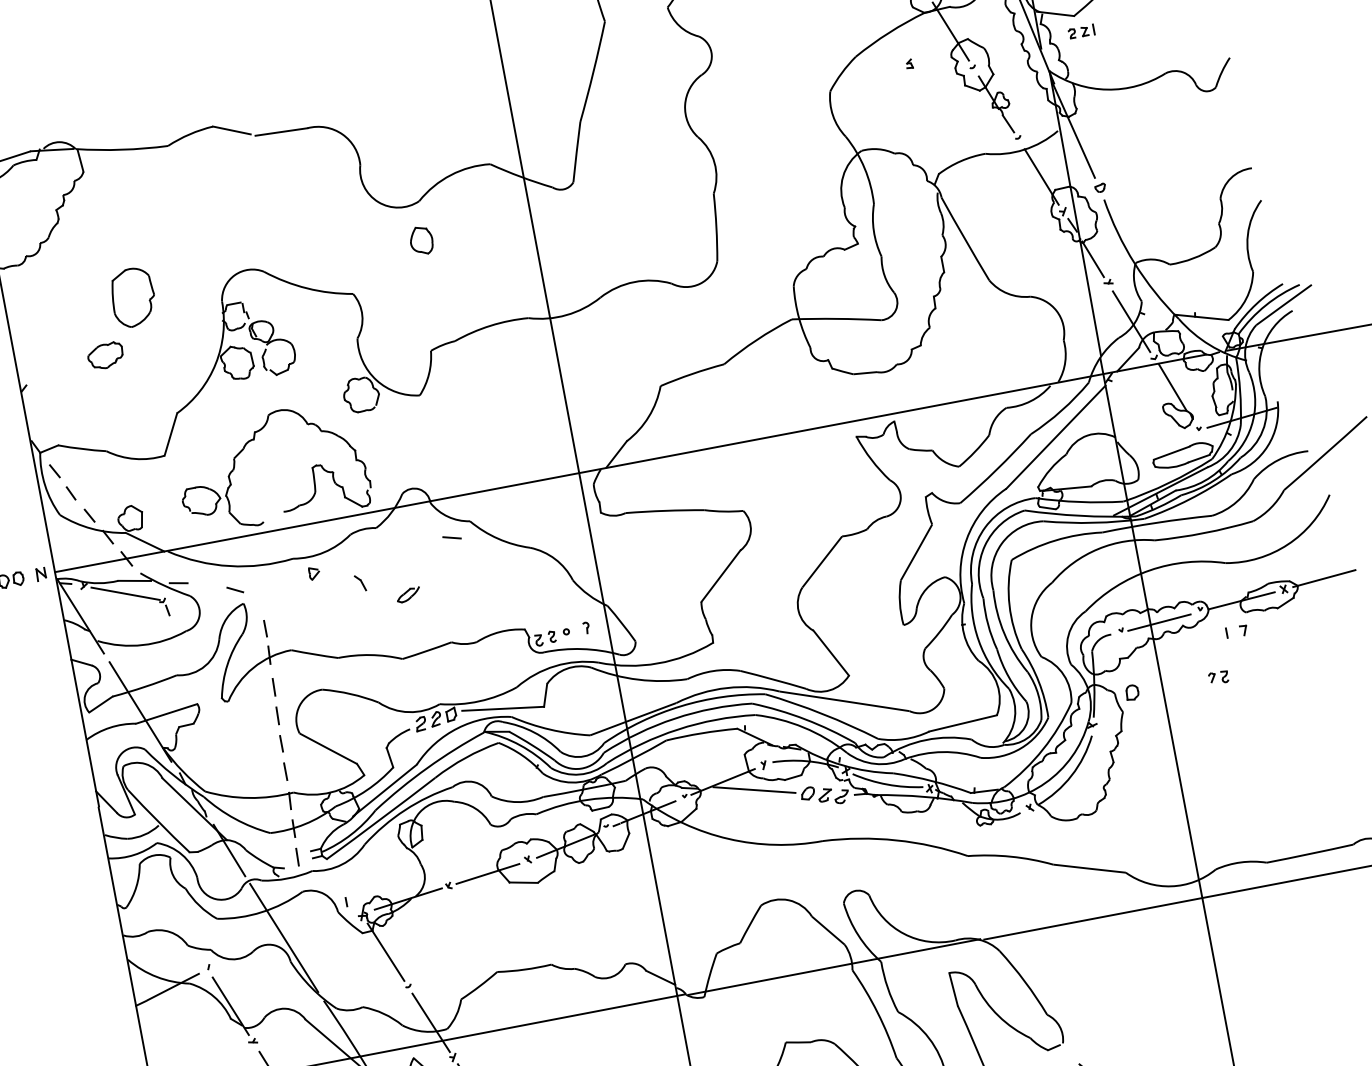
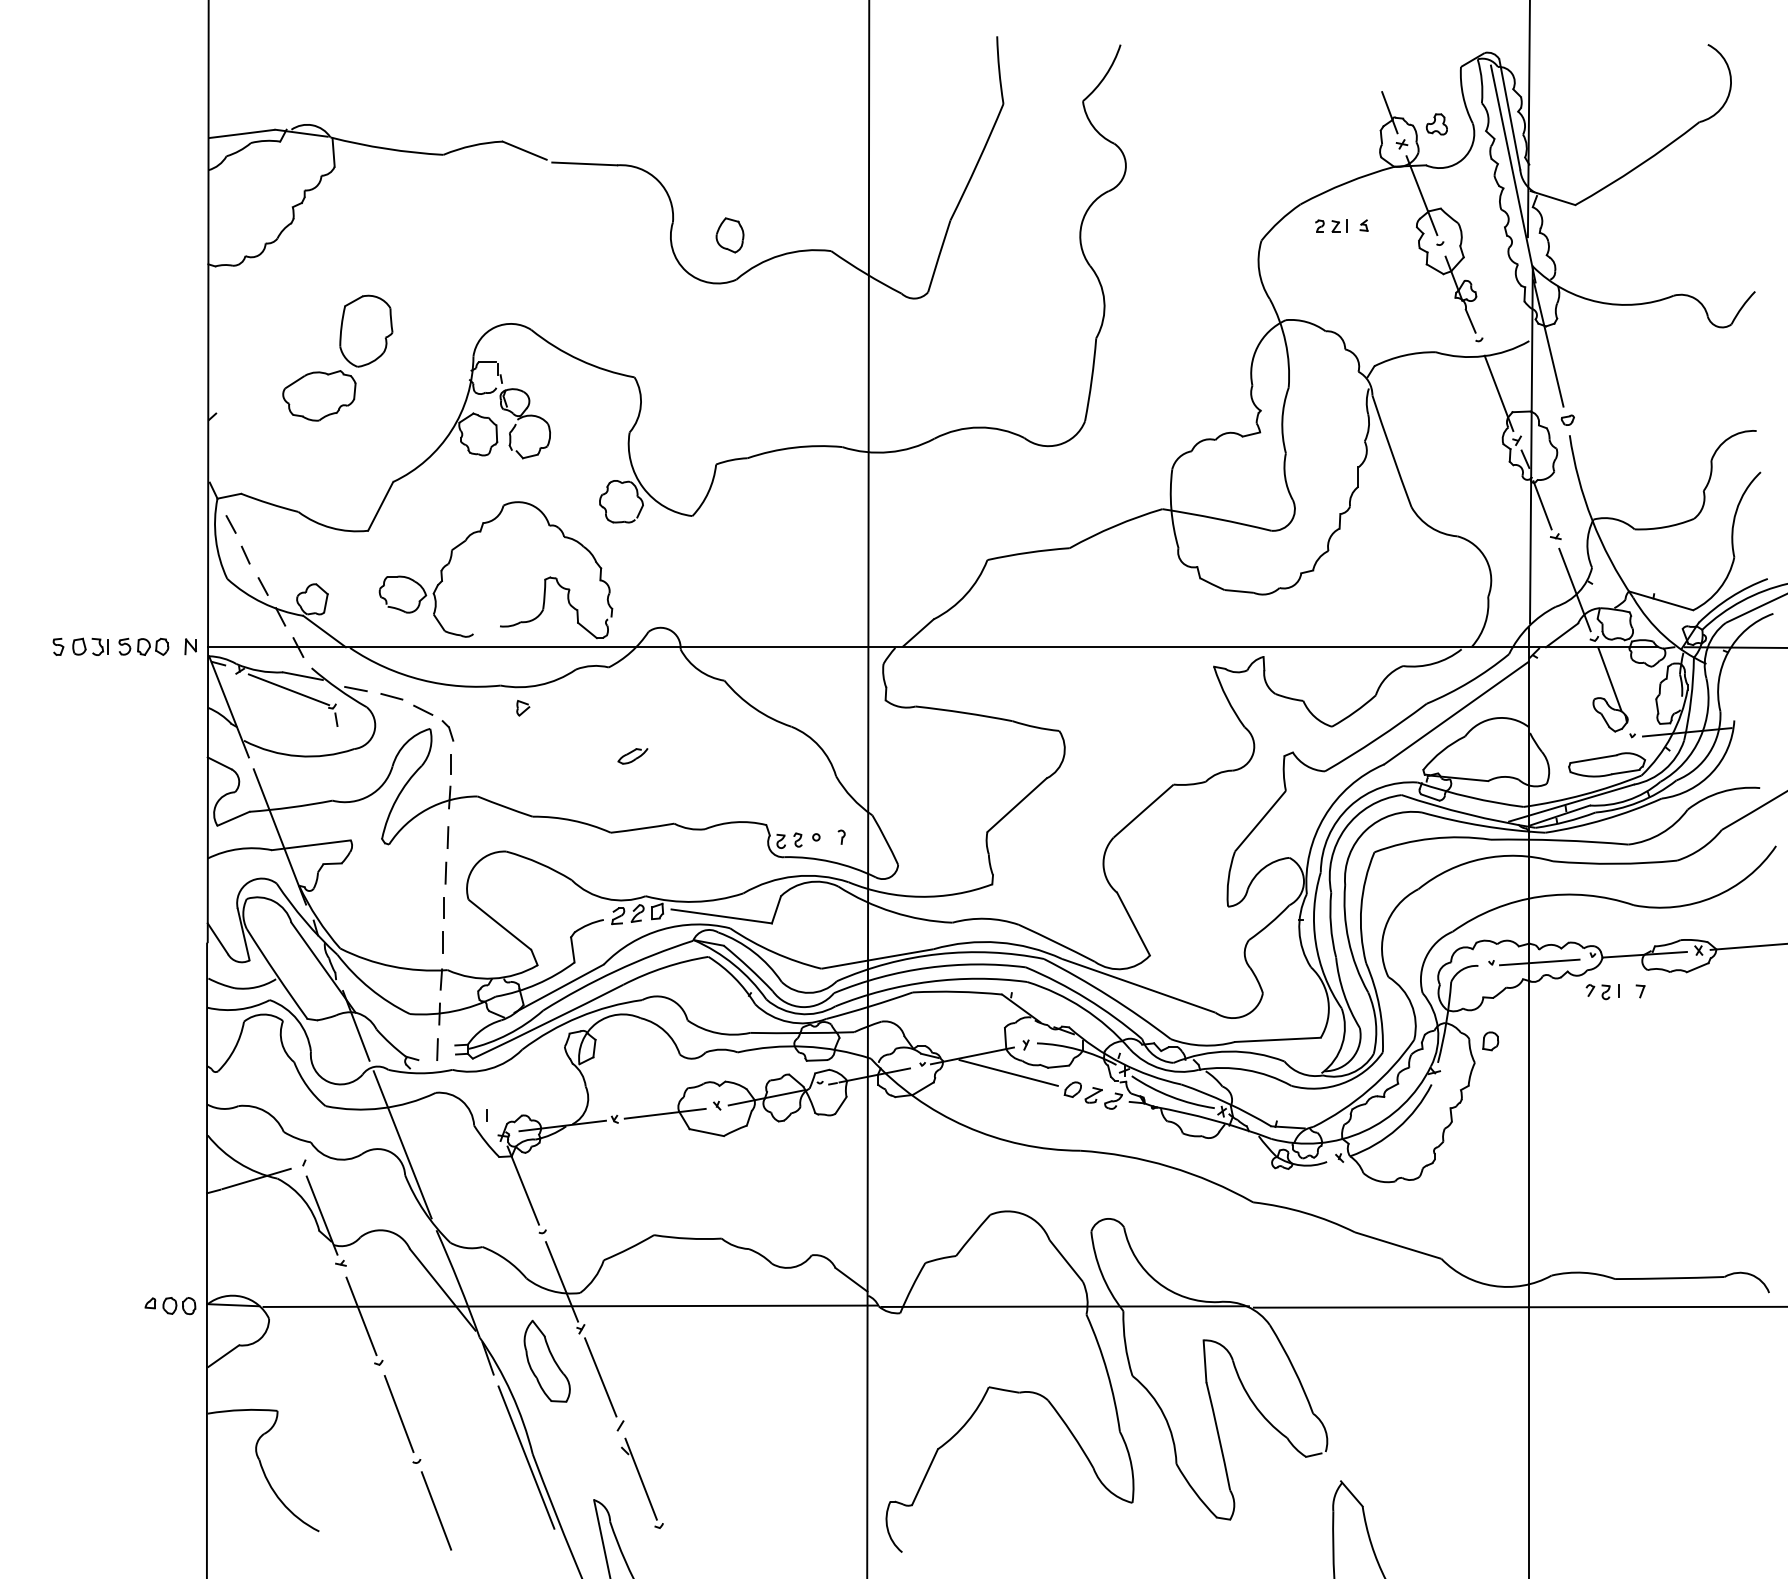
part: (1081, 31) -> (1331, 225), moved
part: (421, 240) -> (729, 235), moved
part: (105, 355) -> (319, 395), size x1.67
line: (451, 537) -> (391, 696), moved
part: (359, 583) -> (447, 730), moved
part: (1218, 678) -> (1597, 992), moved

